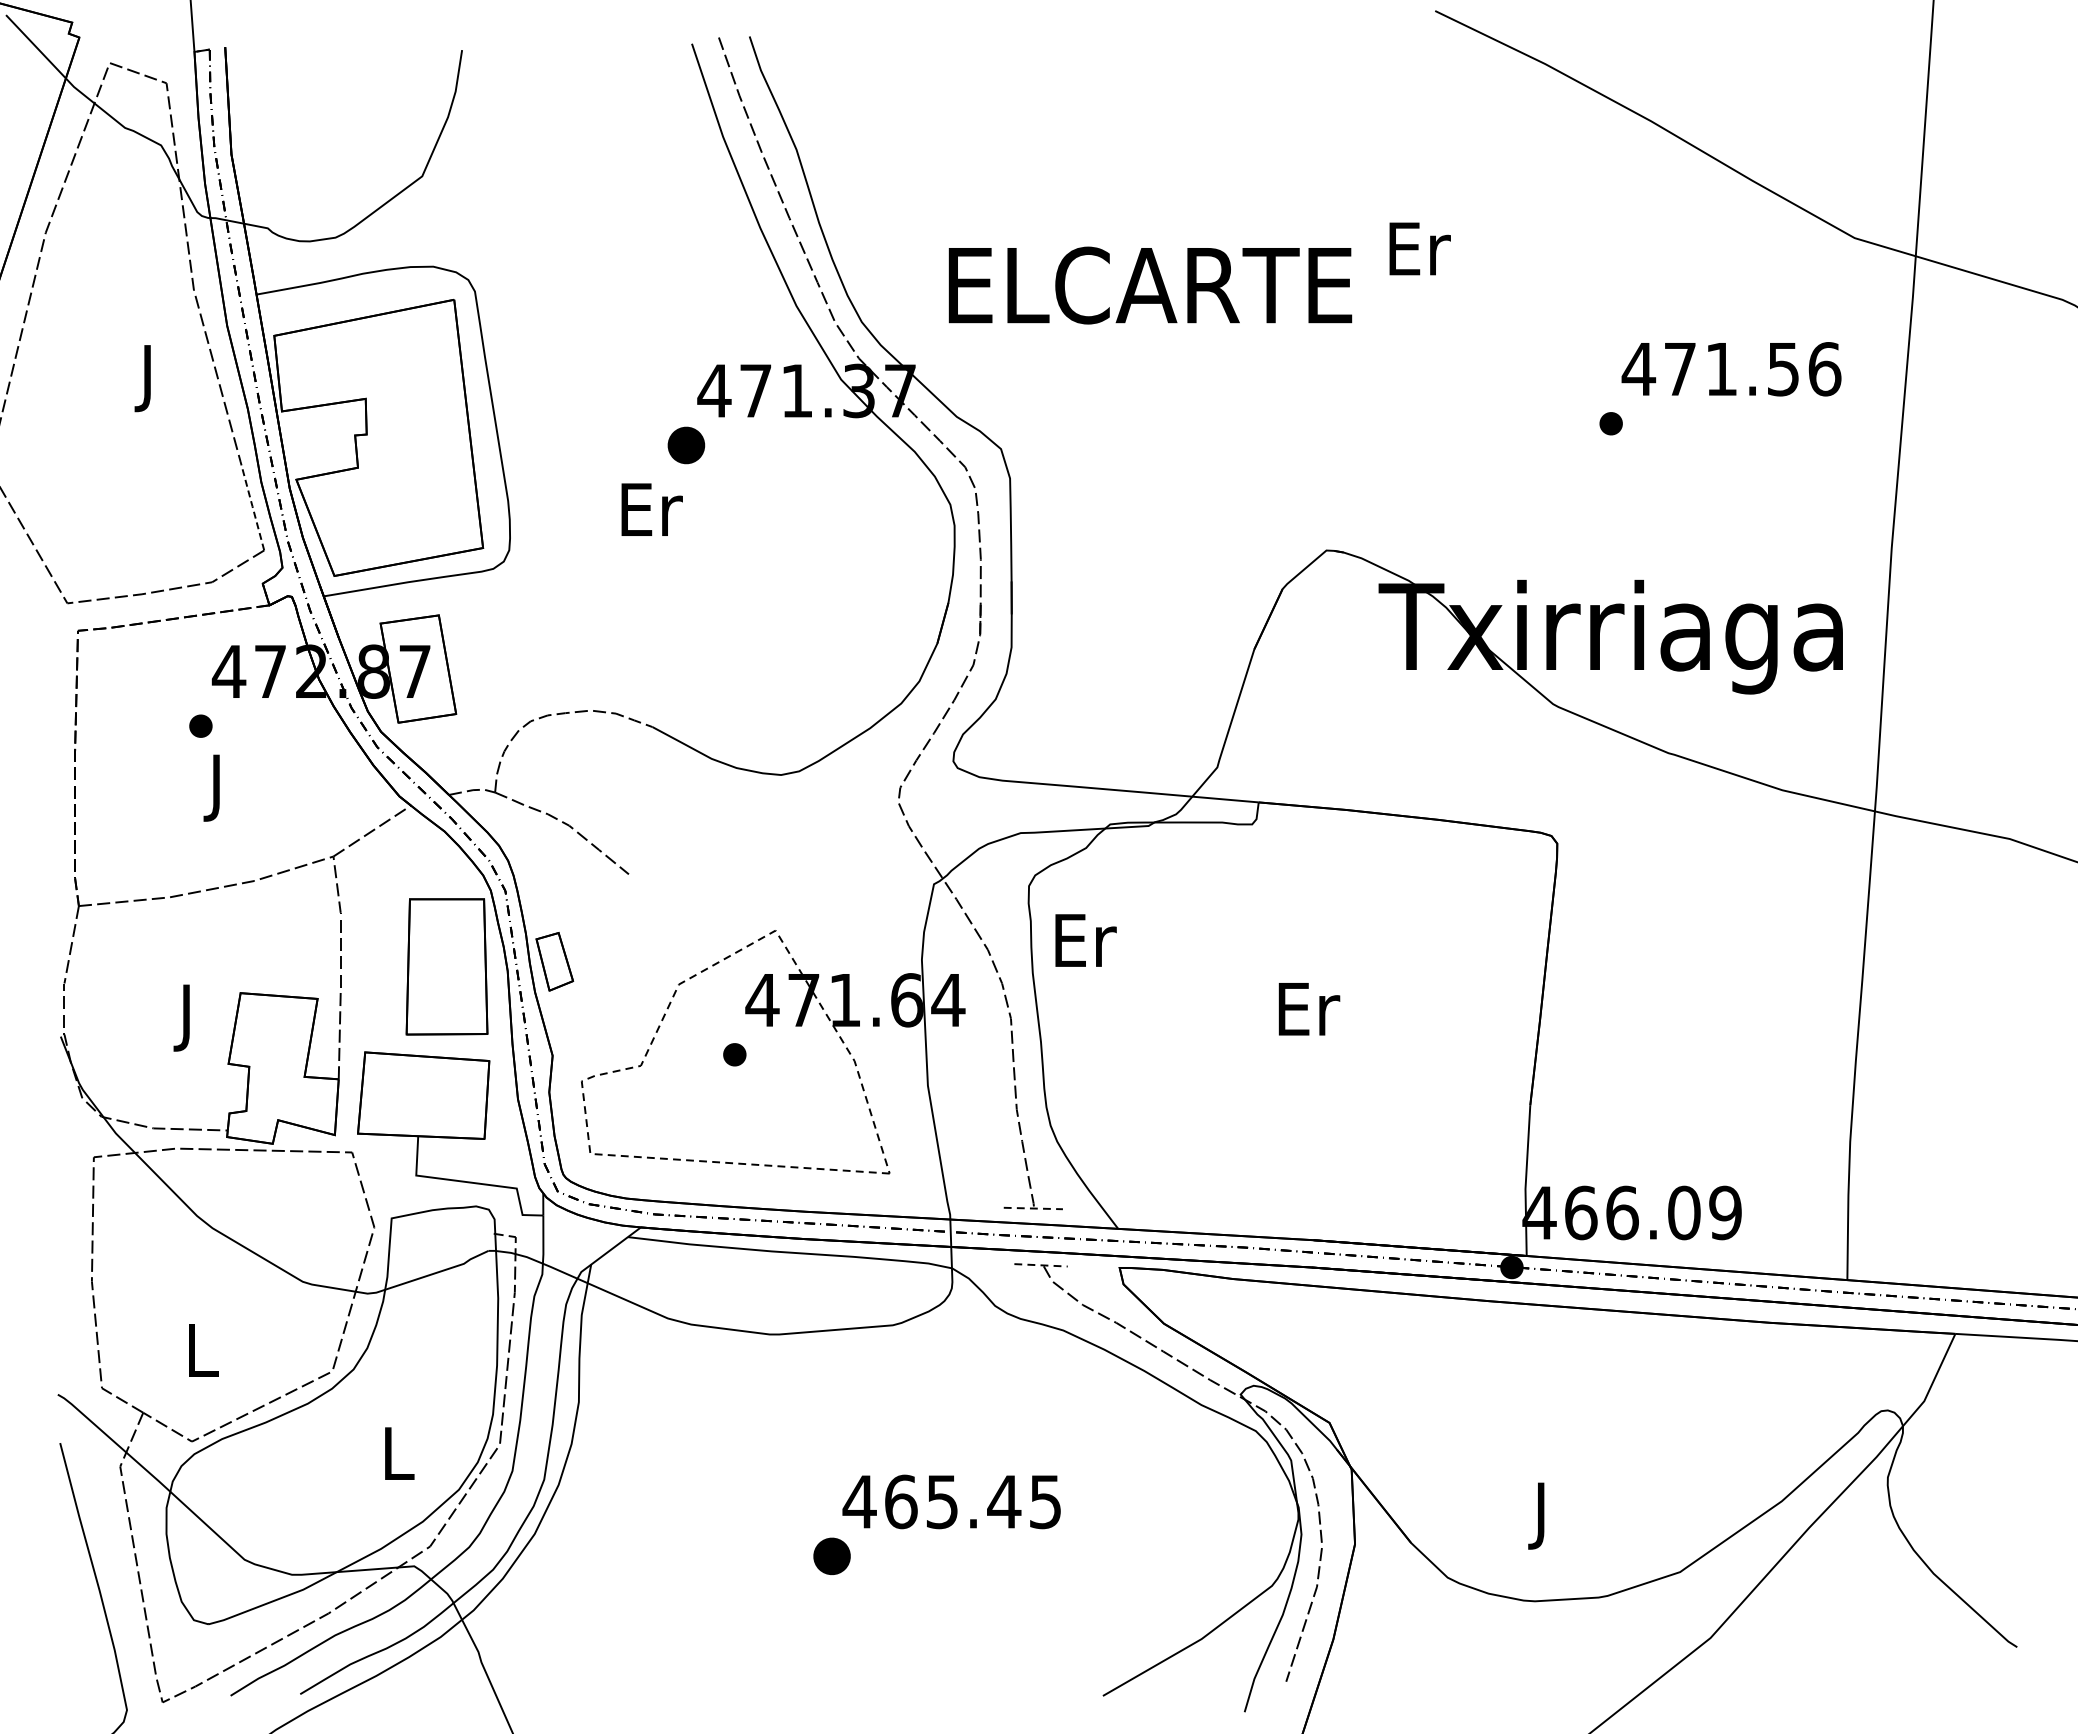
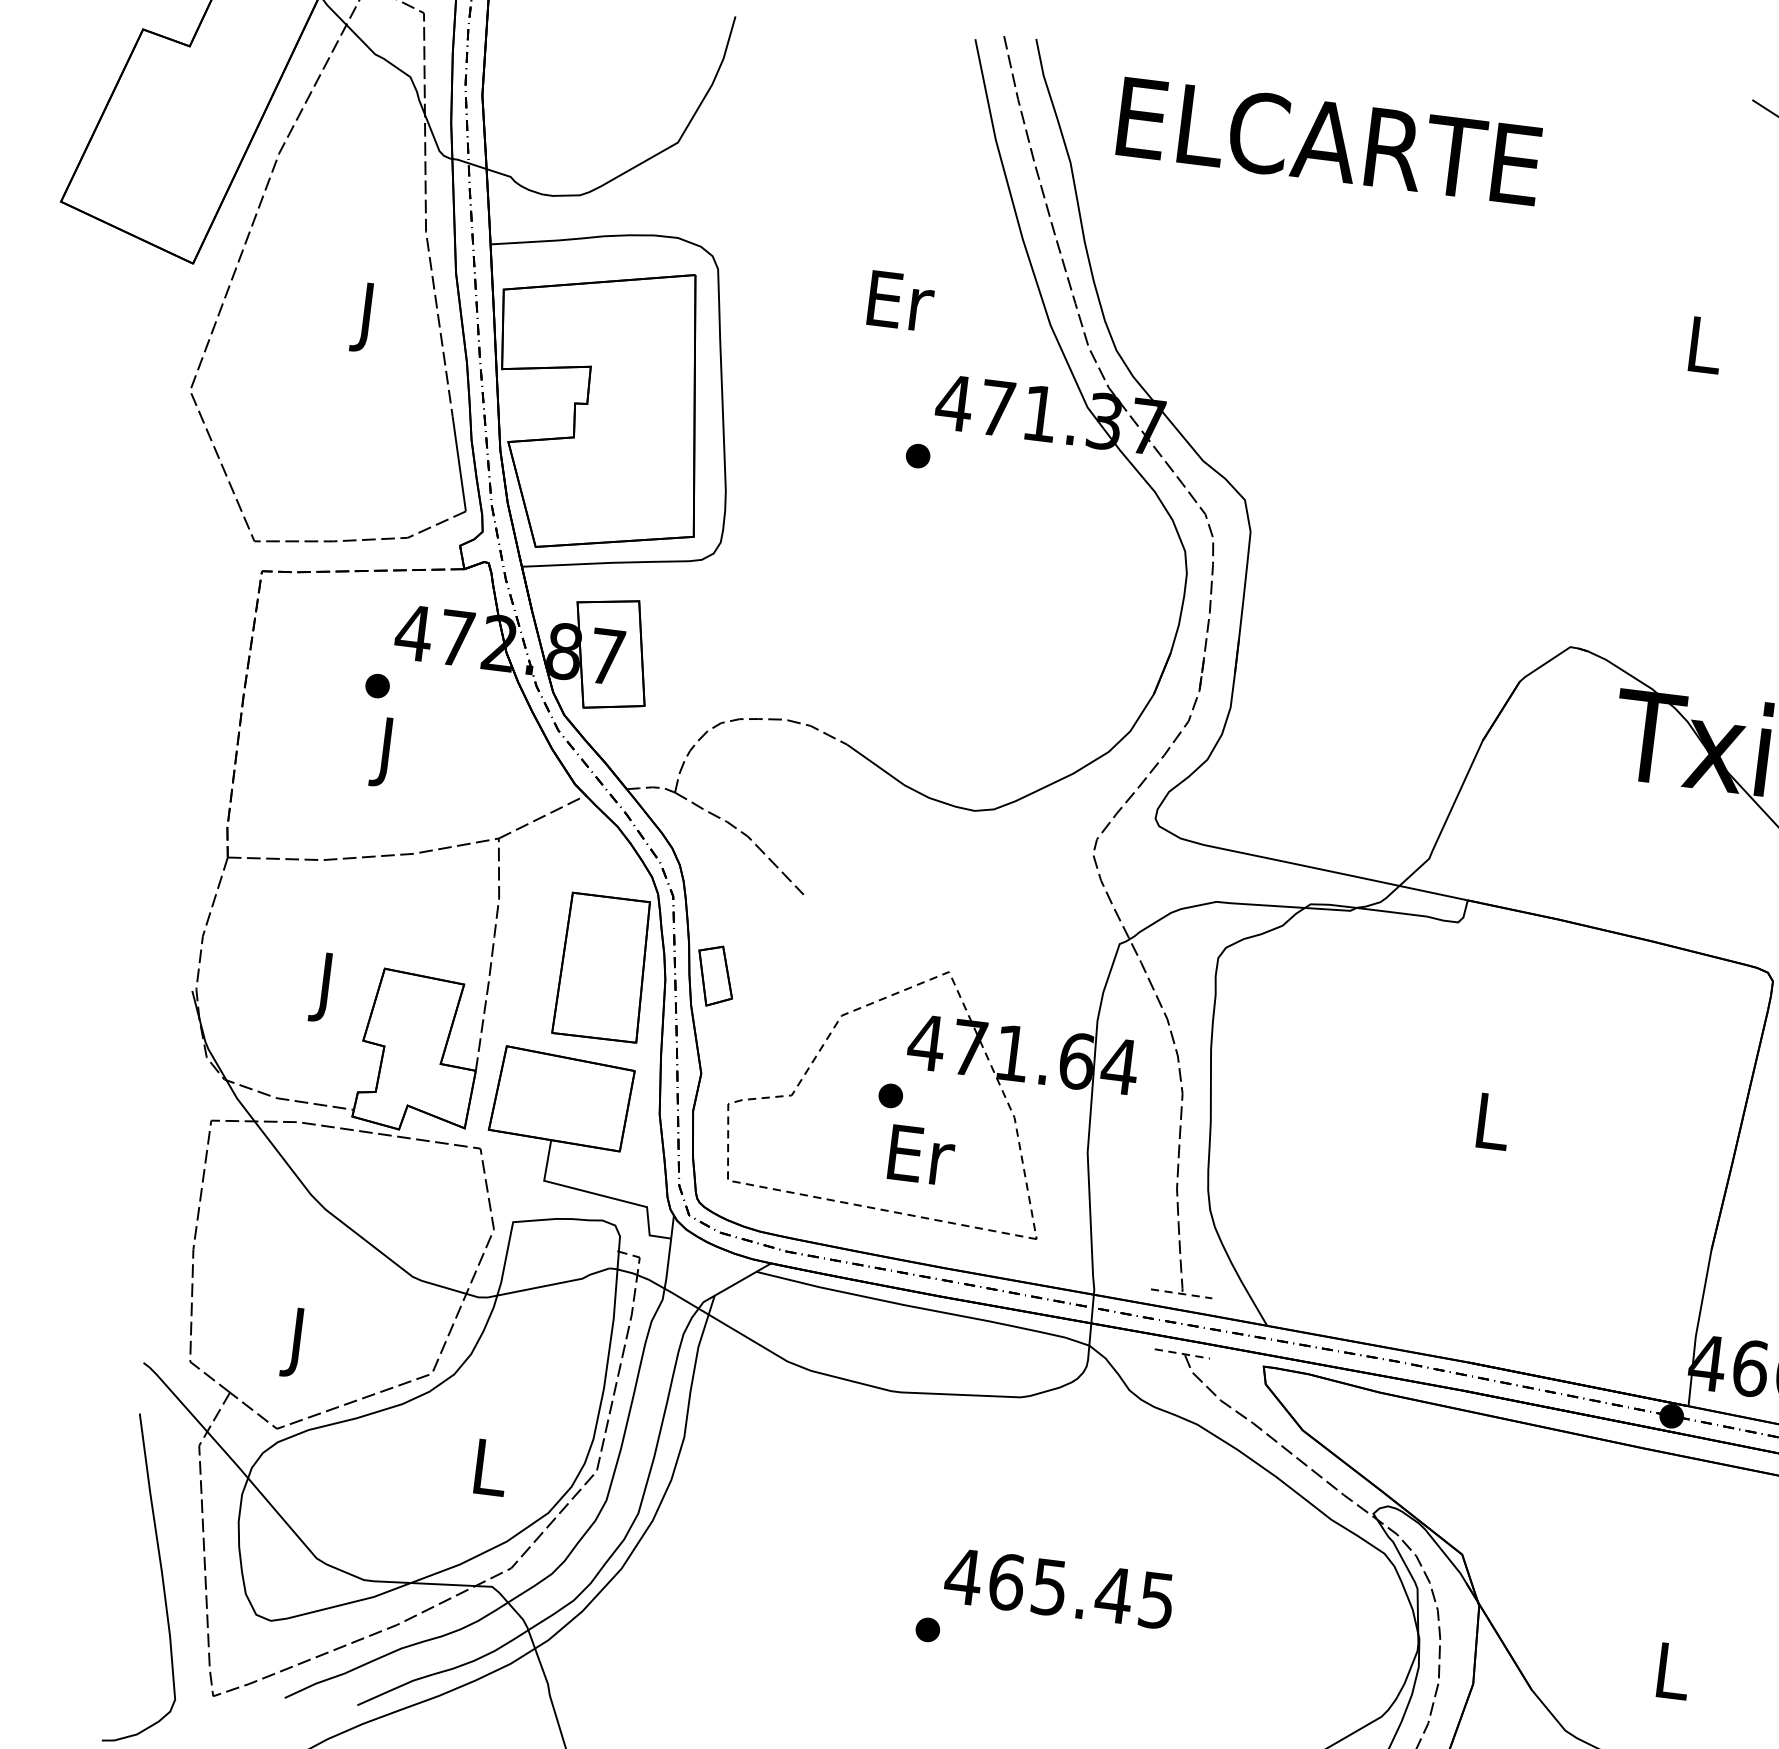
text: (1419, 248) -> (1705, 344), Er -> L
text: (1150, 285) -> (1329, 141), moved
part: (685, 445) -> (917, 456), size x0.62
line: (252, 506) -> (459, 464), dashed -> solid
text: (651, 509) -> (900, 300), moved
text: (1085, 940) -> (921, 1155), moved
text: (1309, 1009) -> (1494, 1122), Er -> L
text: (202, 1357) -> (298, 1342), L -> J
text: (1543, 1515) -> (1672, 1678), J -> L
part: (831, 1556) -> (927, 1629), size x0.62

